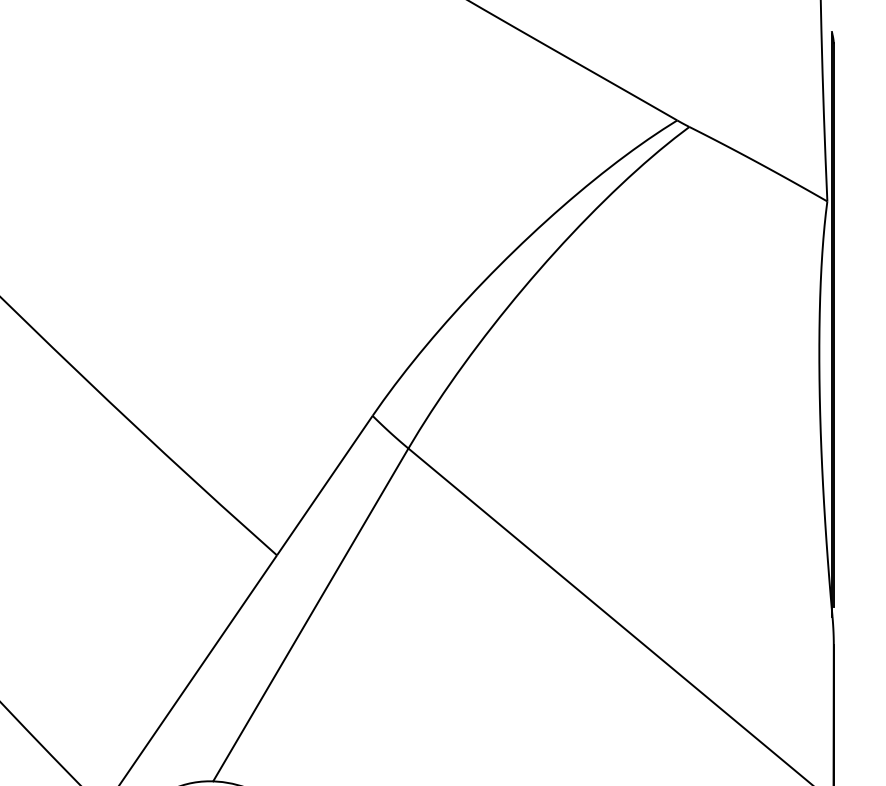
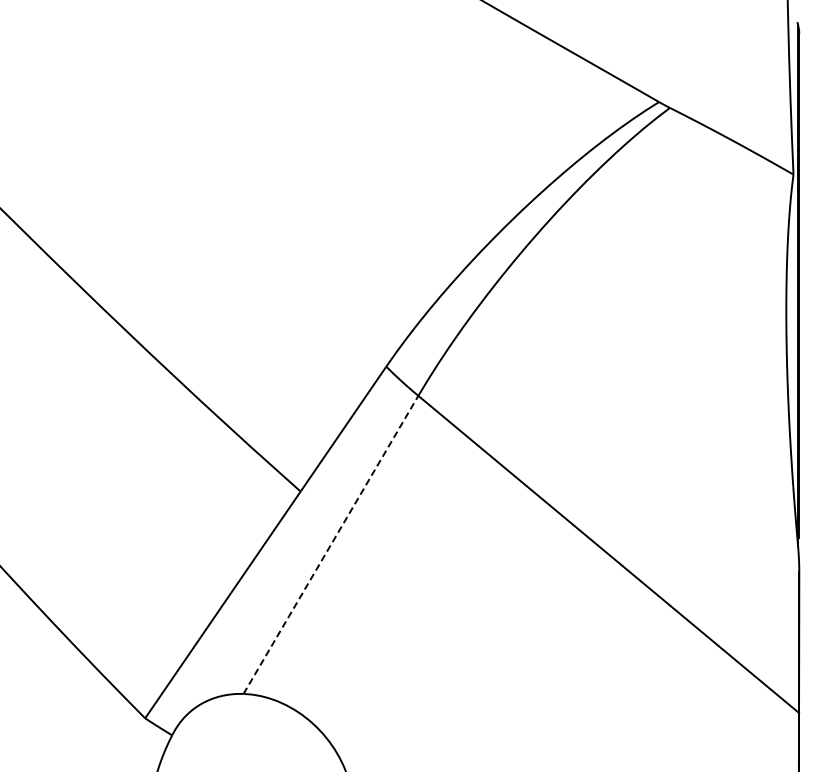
line: (310, 614) -> (330, 544), solid -> dashed

